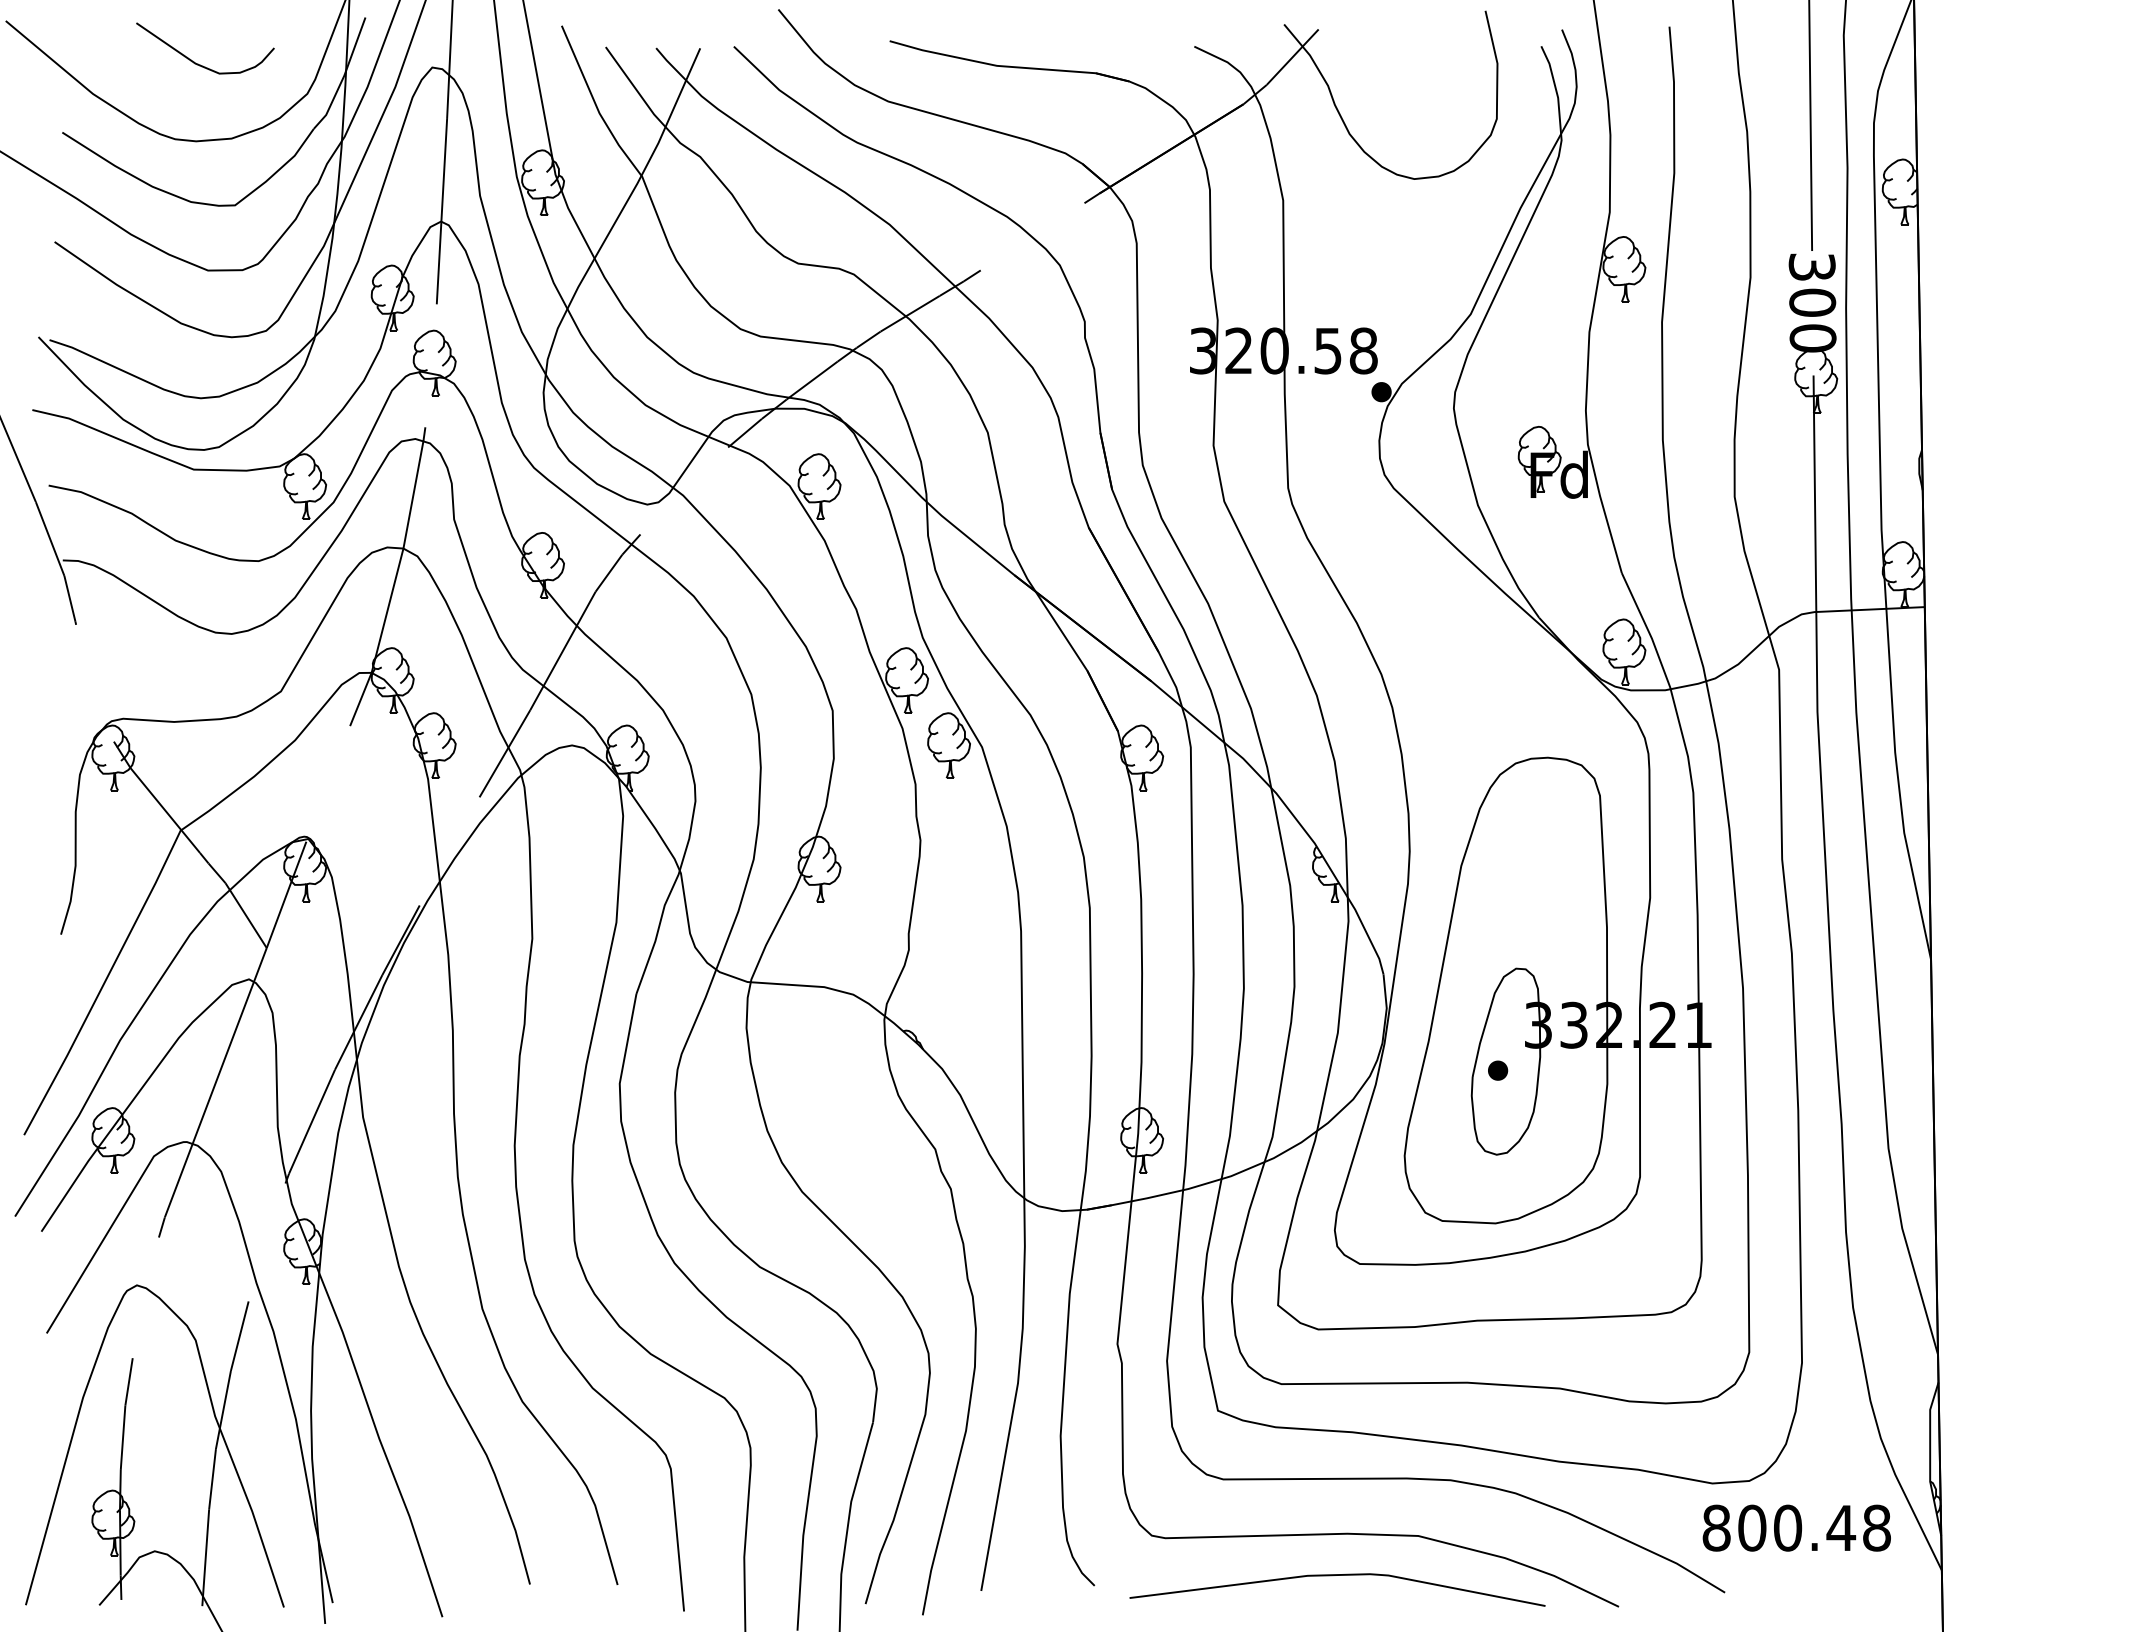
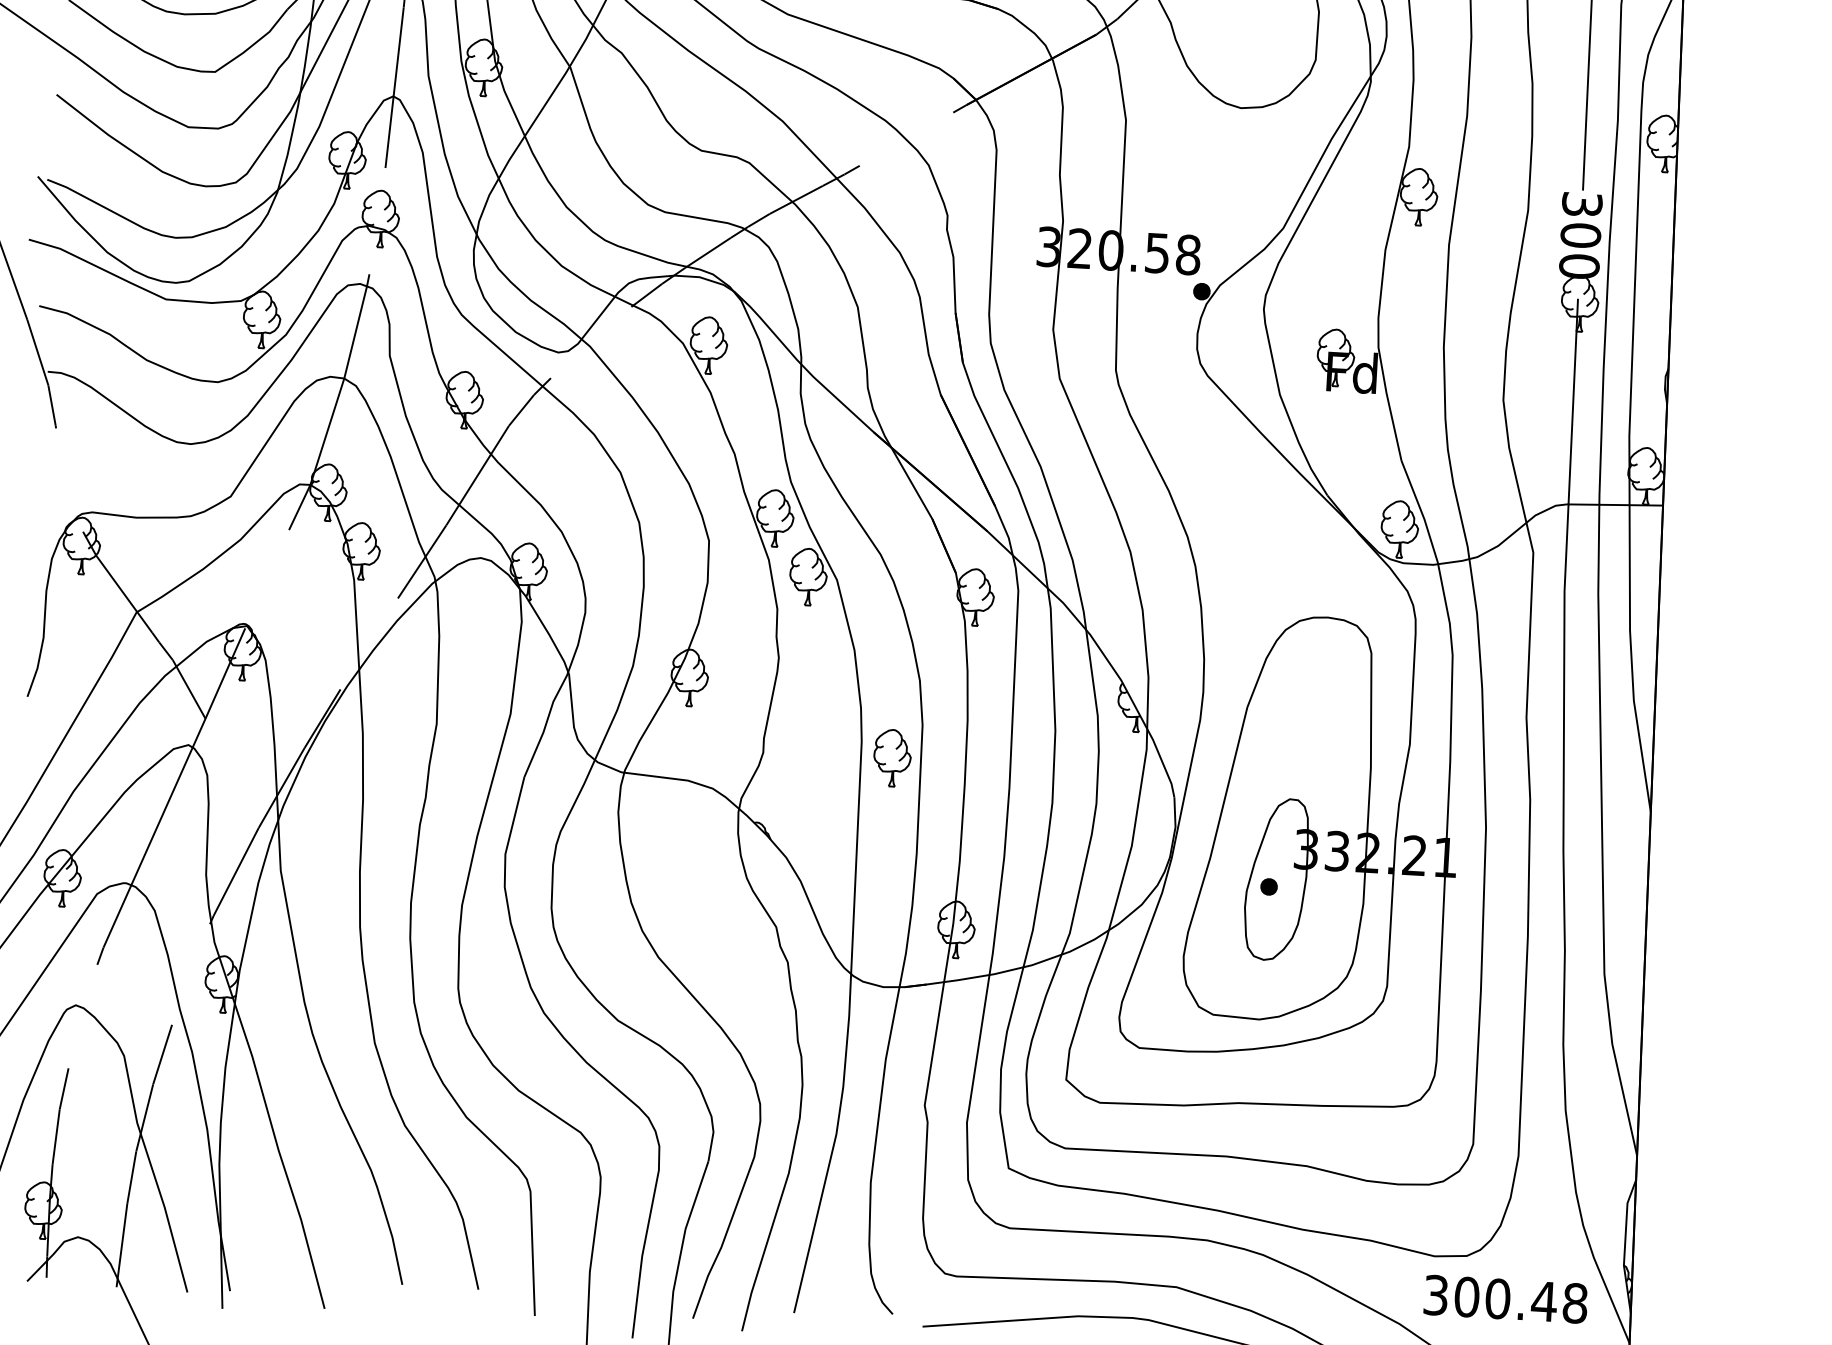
part: (1057, 947) -> (892, 757), added
text: (1716, 1527) -> (1435, 1294), 800.48 -> 300.48

